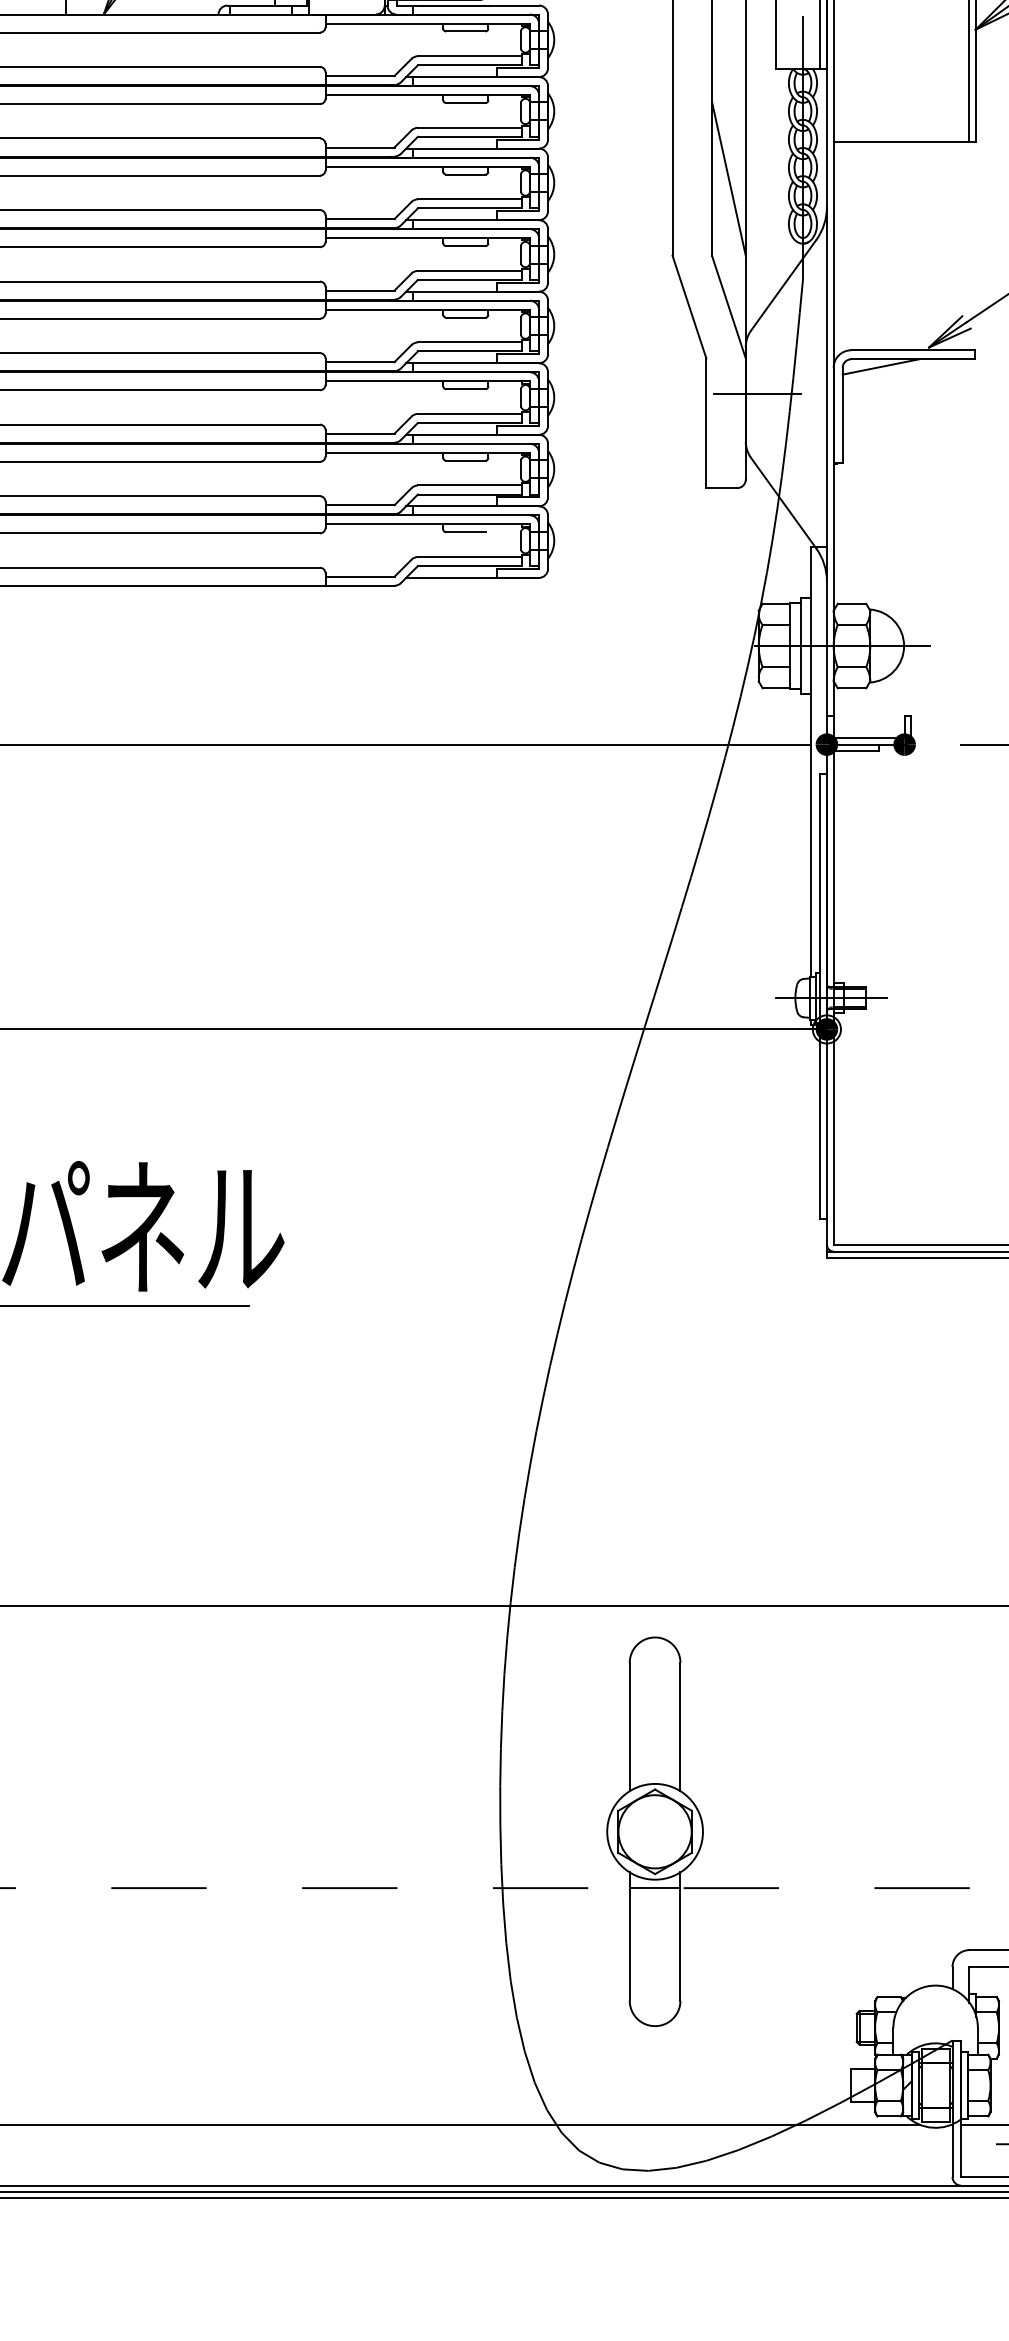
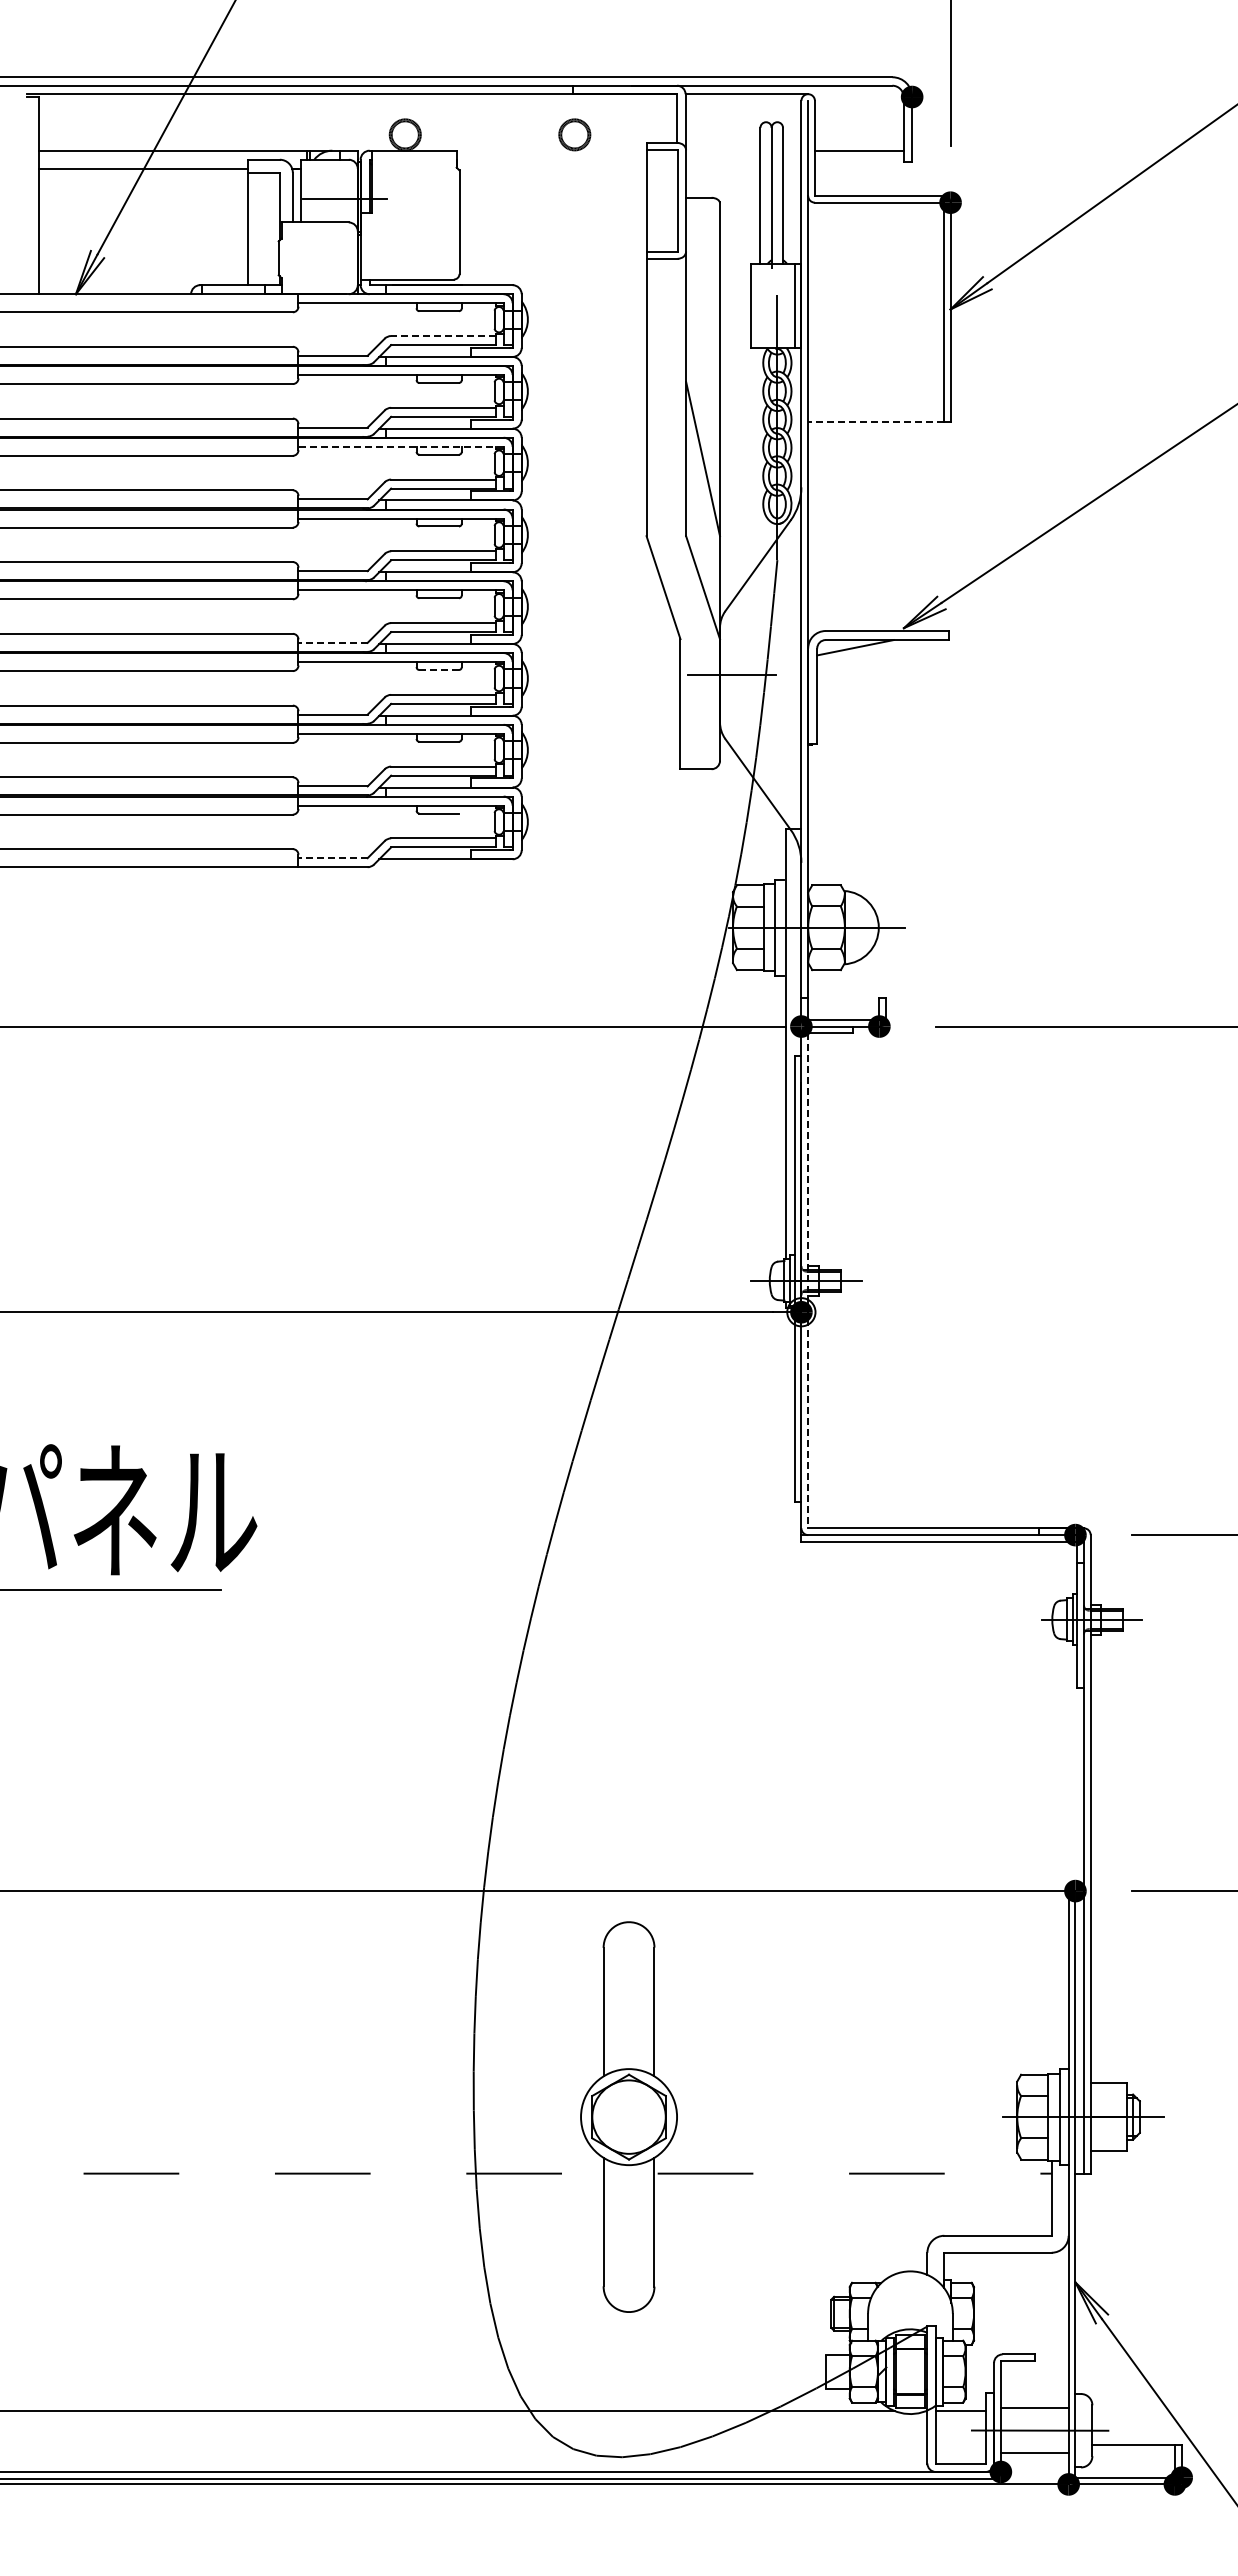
line: (469, 56) -> (442, 336), solid -> dashed
line: (900, 141) -> (875, 421), solid -> dashed
line: (428, 166) -> (401, 446), solid -> dashed
line: (360, 361) -> (333, 642), solid -> dashed
line: (466, 389) -> (439, 670), solid -> dashed
line: (360, 577) -> (333, 858), solid -> dashed
line: (833, 998) -> (808, 1281), solid -> dashed
line: (654, 1888) -> (628, 2173), removed

